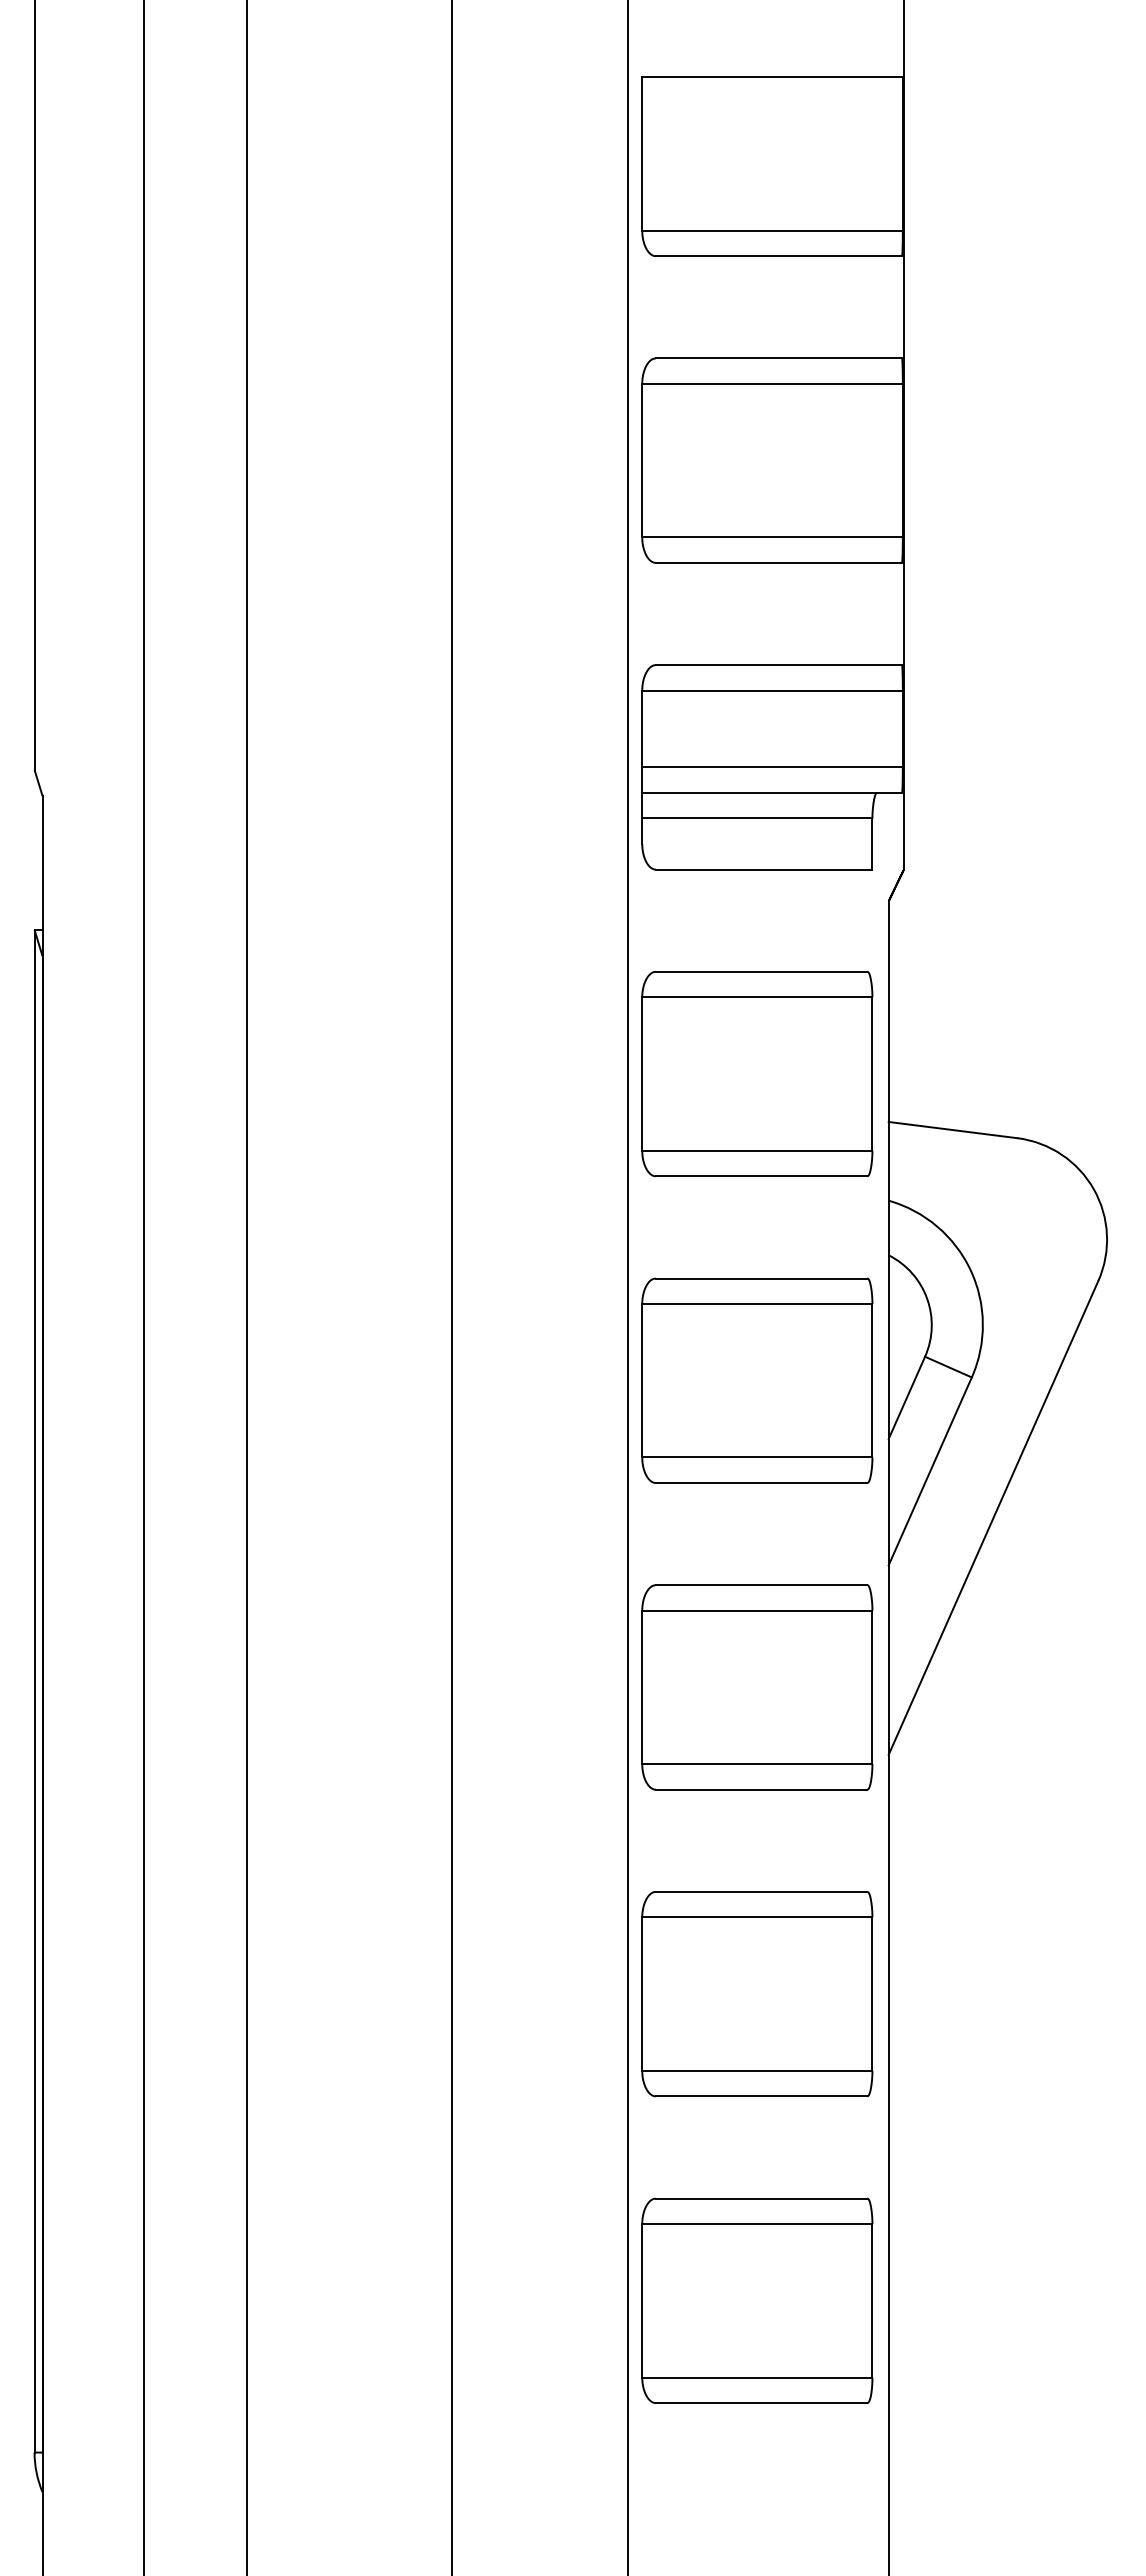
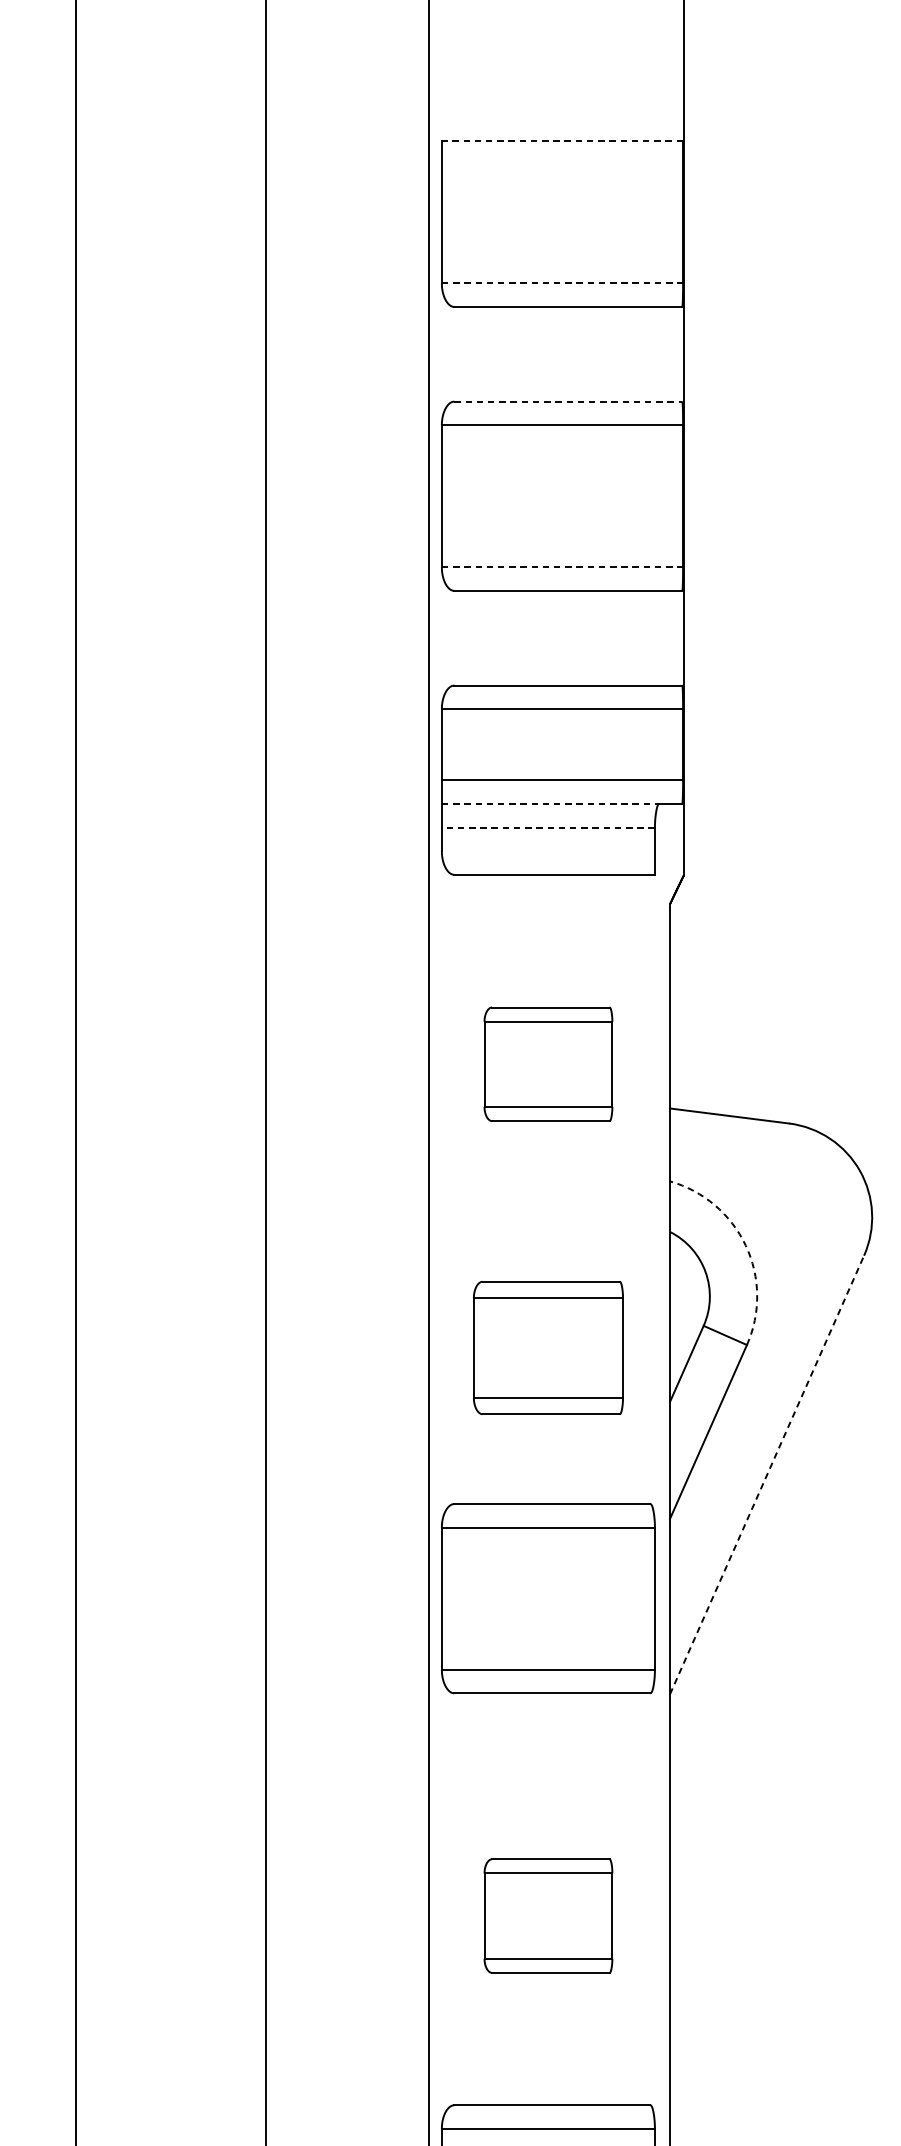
line: (772, 77) -> (562, 141), solid -> dashed
line: (773, 230) -> (563, 283), solid -> dashed
line: (779, 358) -> (568, 401), solid -> dashed
line: (773, 537) -> (563, 567), solid -> dashed
line: (760, 792) -> (551, 803), solid -> dashed
line: (756, 818) -> (547, 827), solid -> dashed
part: (757, 1074) -> (548, 1064), size x0.6
arc: (970, 1270) -> (745, 1246), solid -> dashed
part: (757, 1380) -> (548, 1347), size x0.7
line: (993, 1517) -> (767, 1474), solid -> dashed
part: (757, 1687) -> (548, 1598), moved
part: (757, 1994) -> (548, 1916), size x0.6

